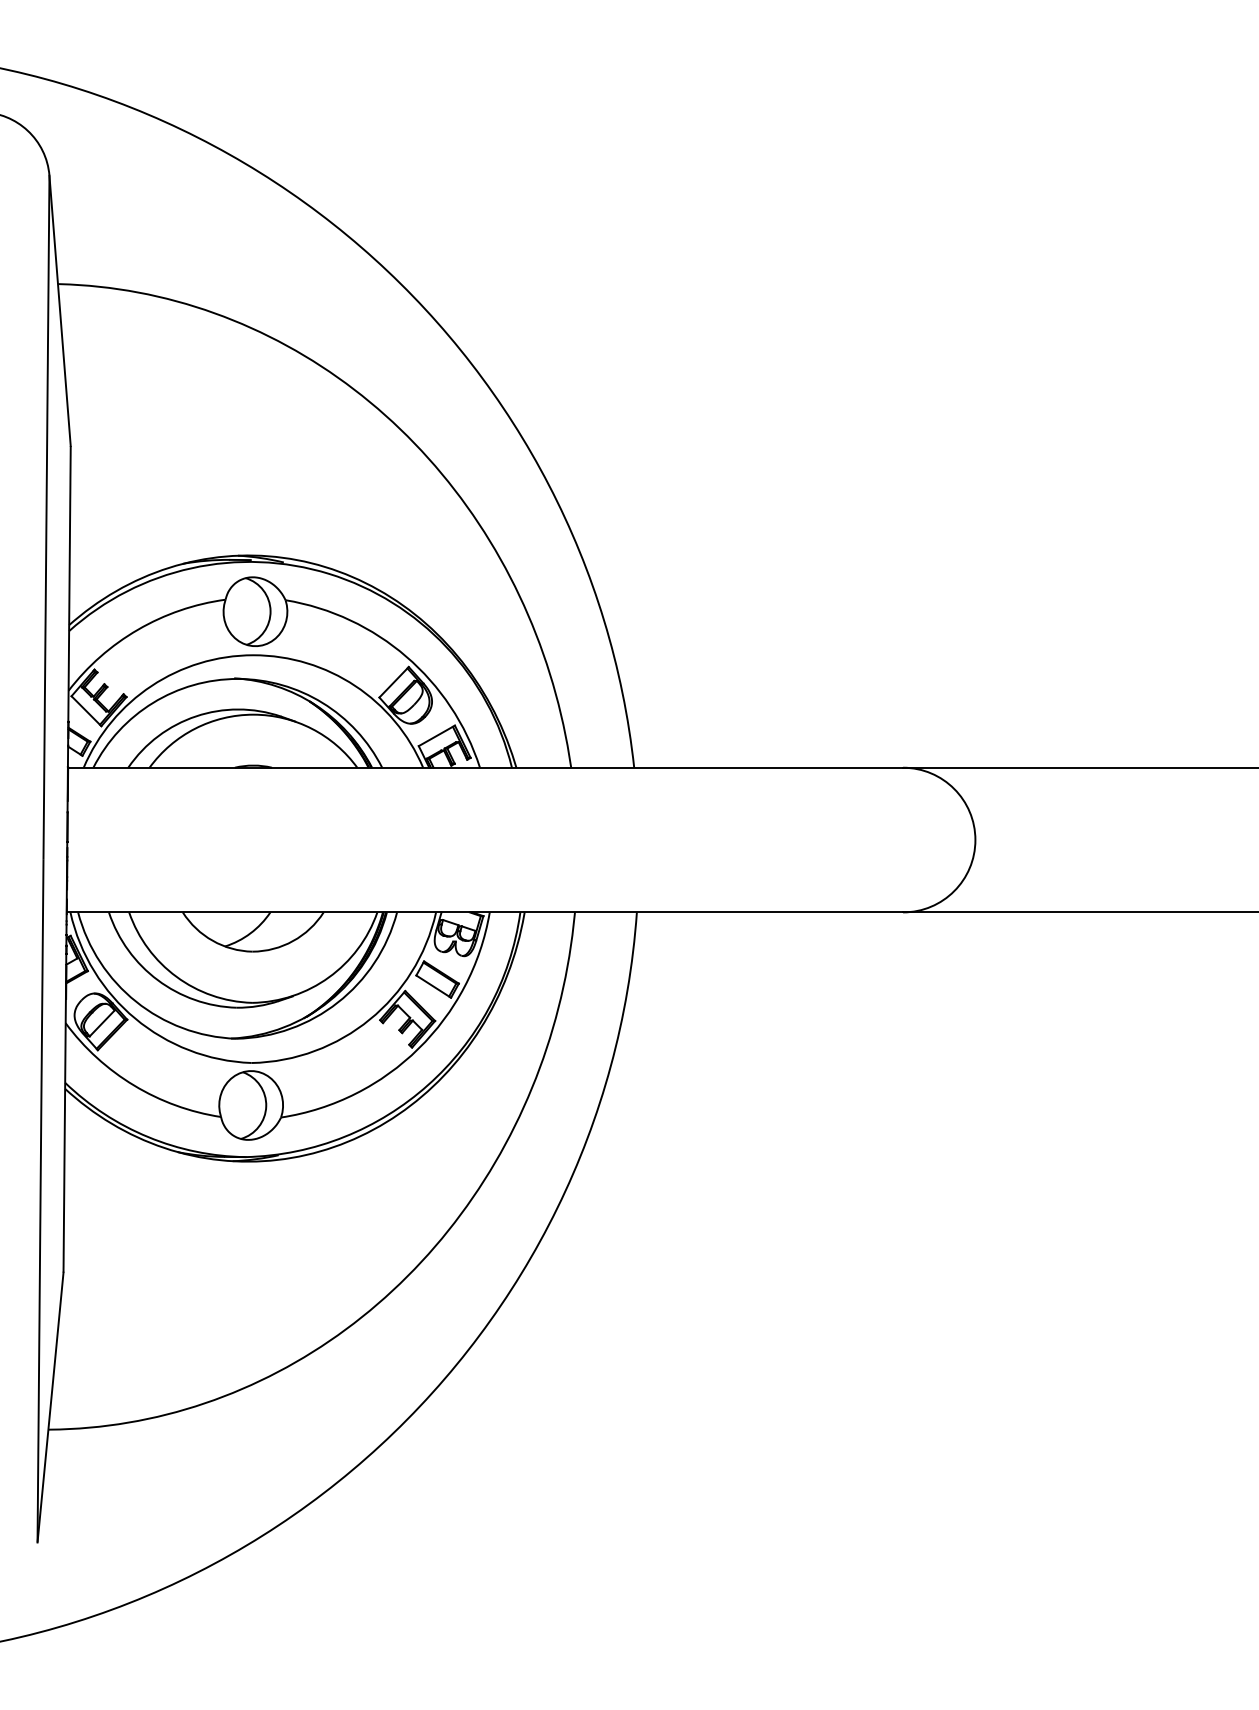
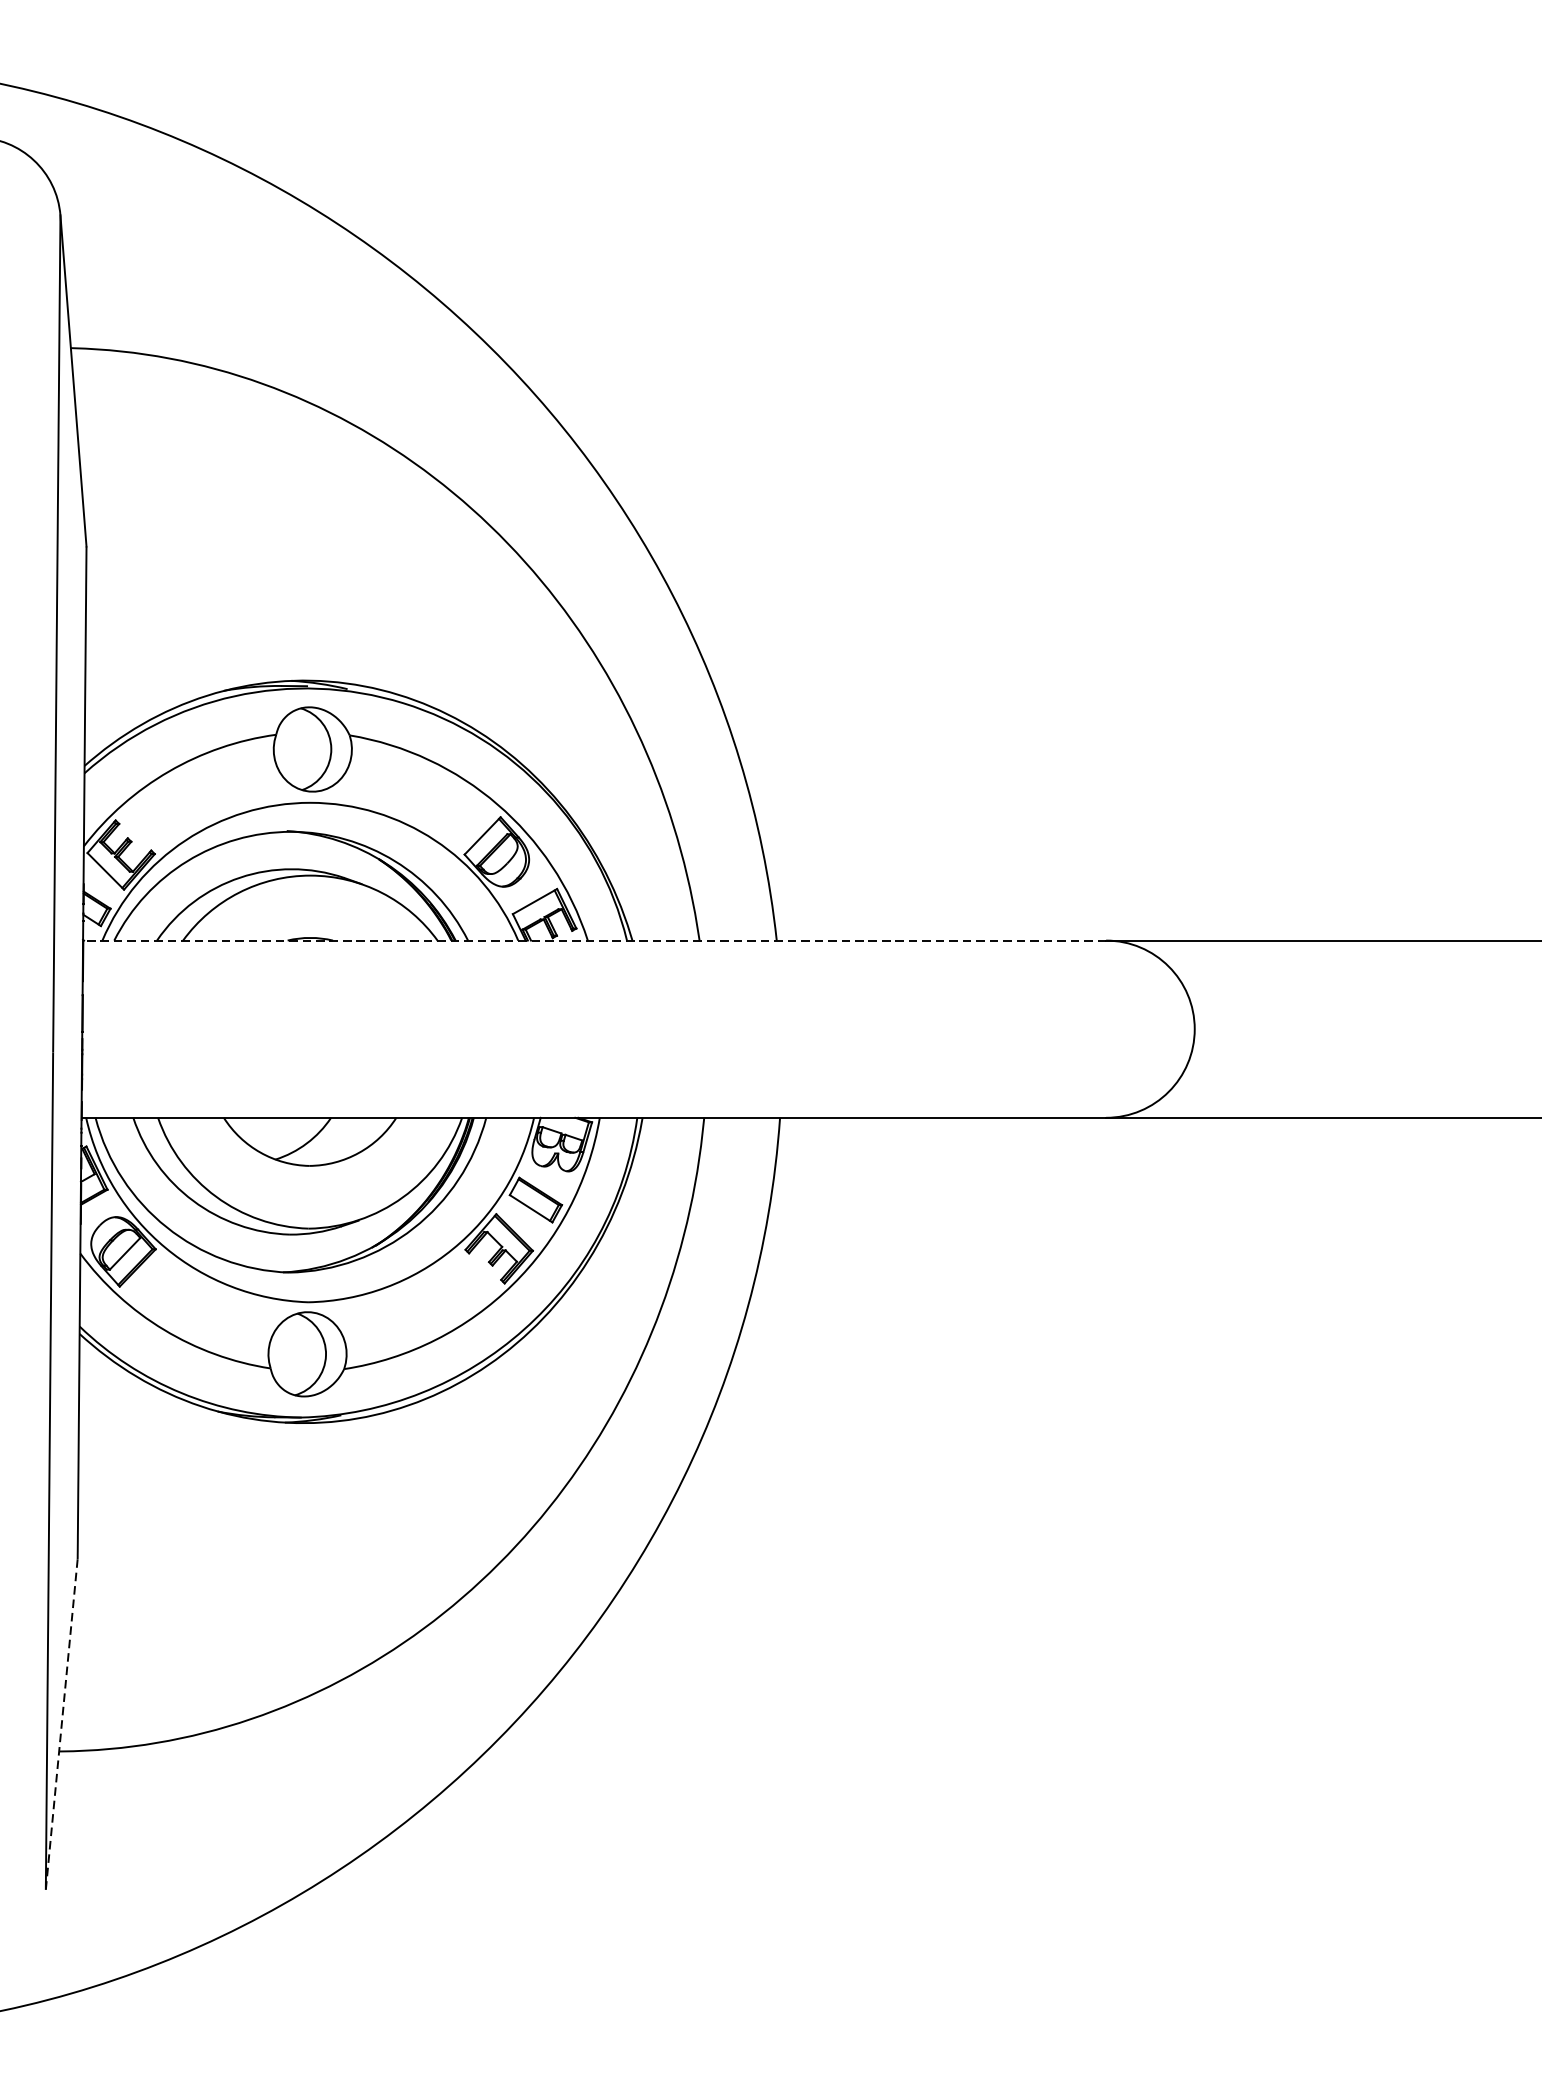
line: (485, 767) -> (594, 940), solid -> dashed
line: (50, 1407) -> (61, 1724), solid -> dashed

